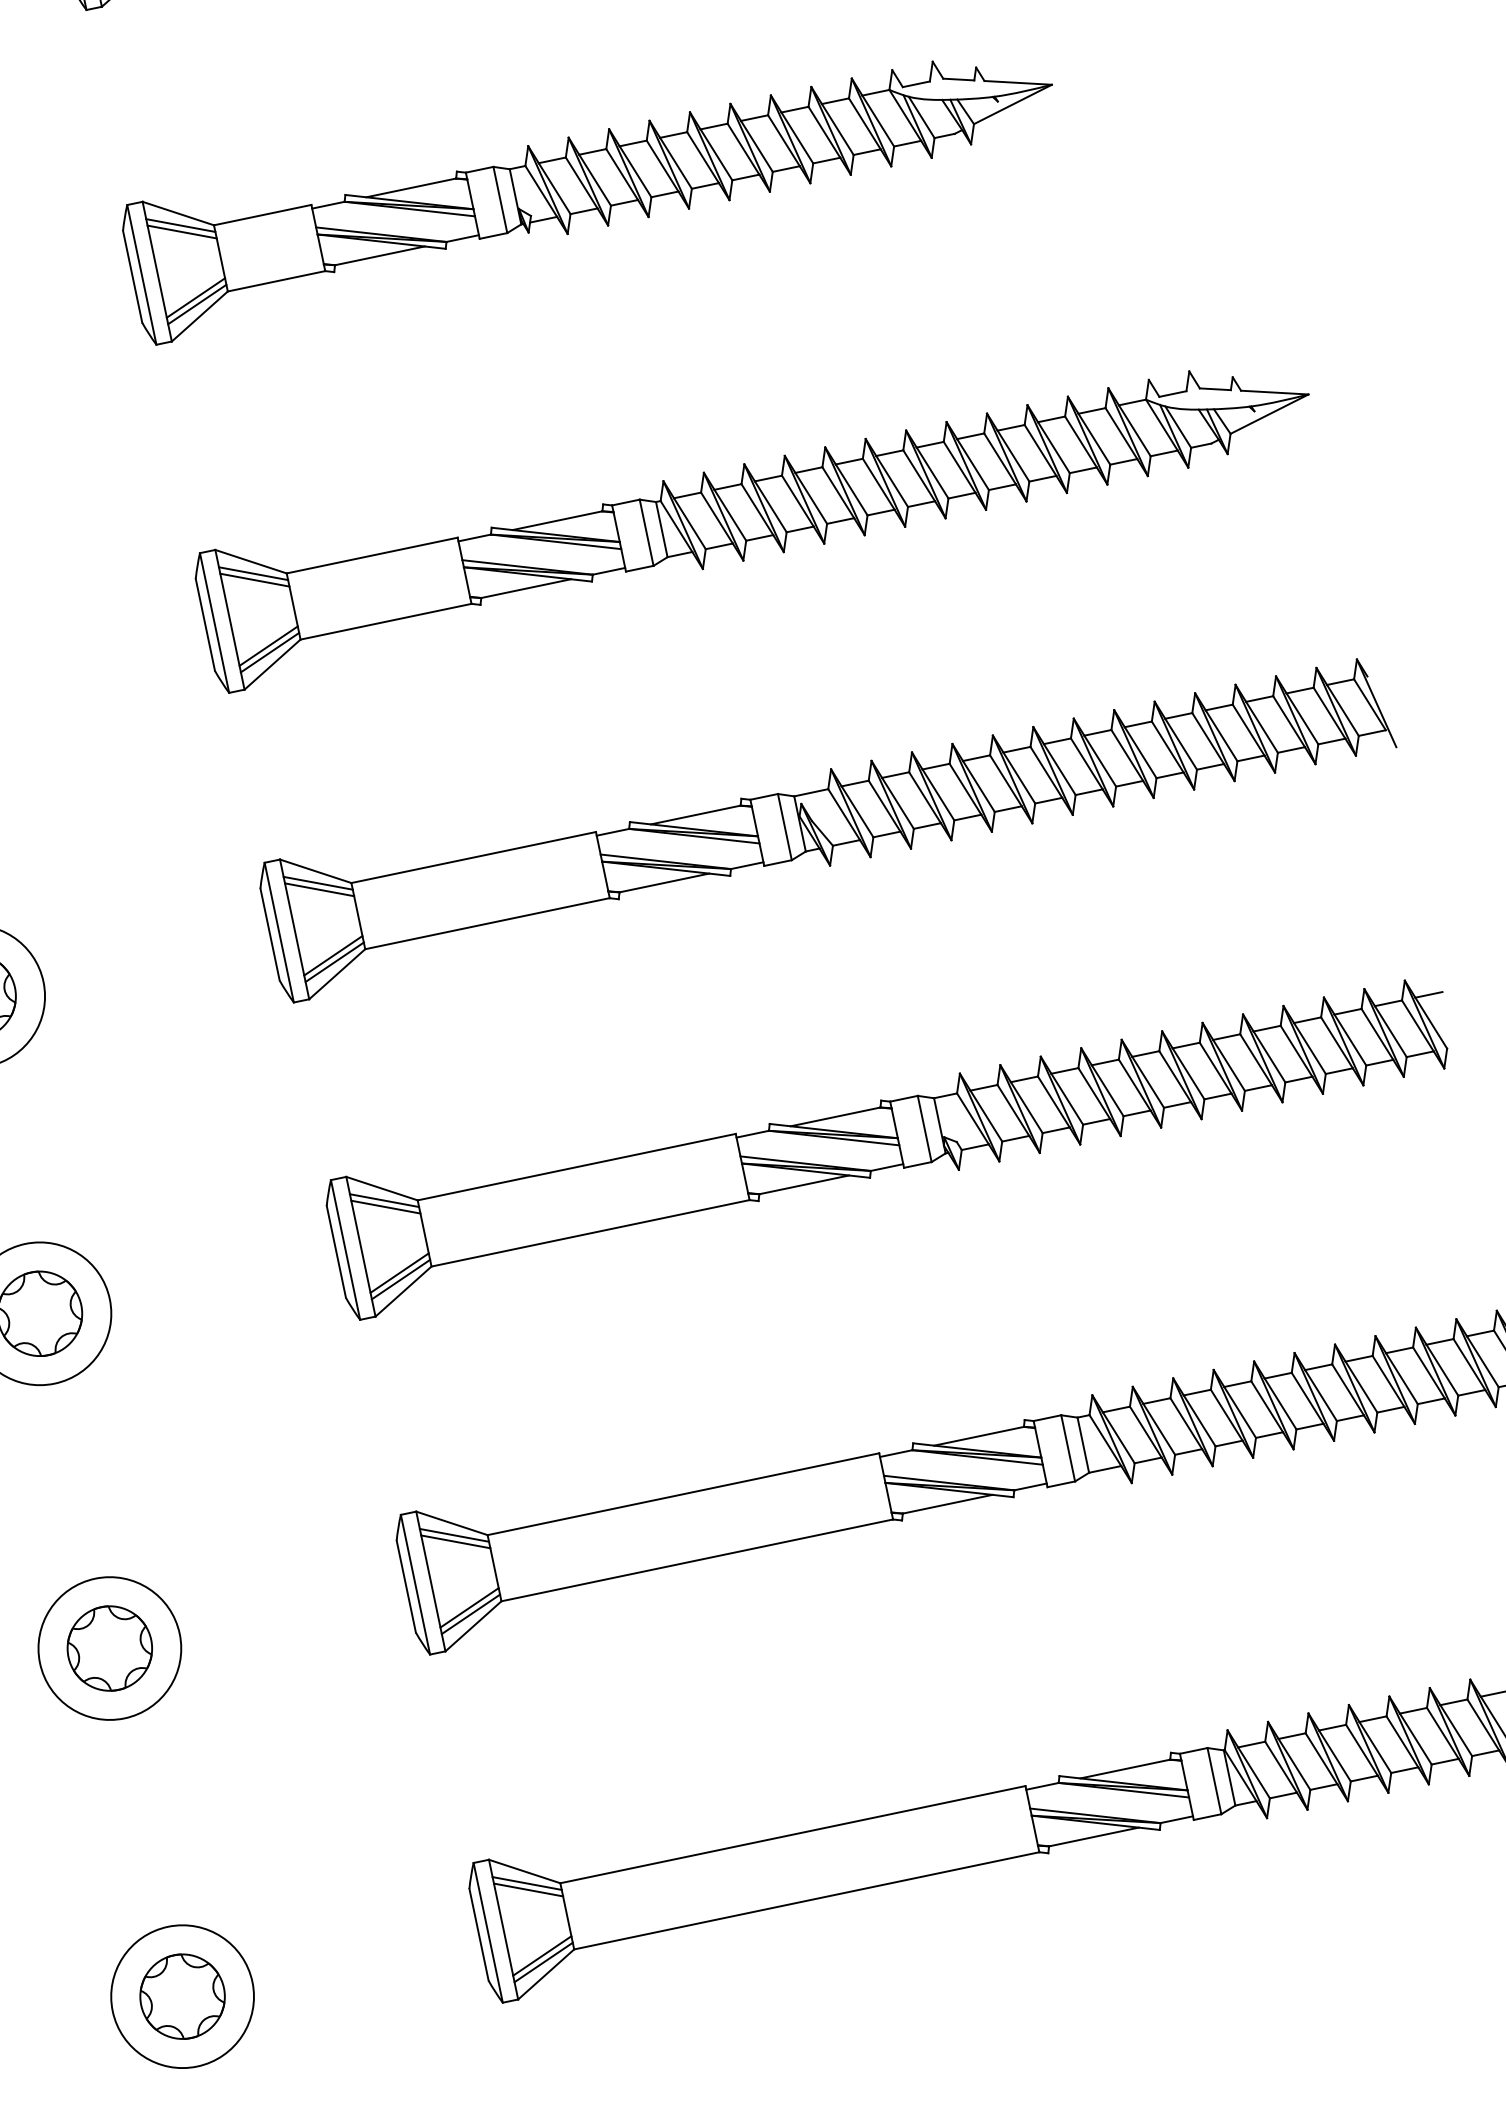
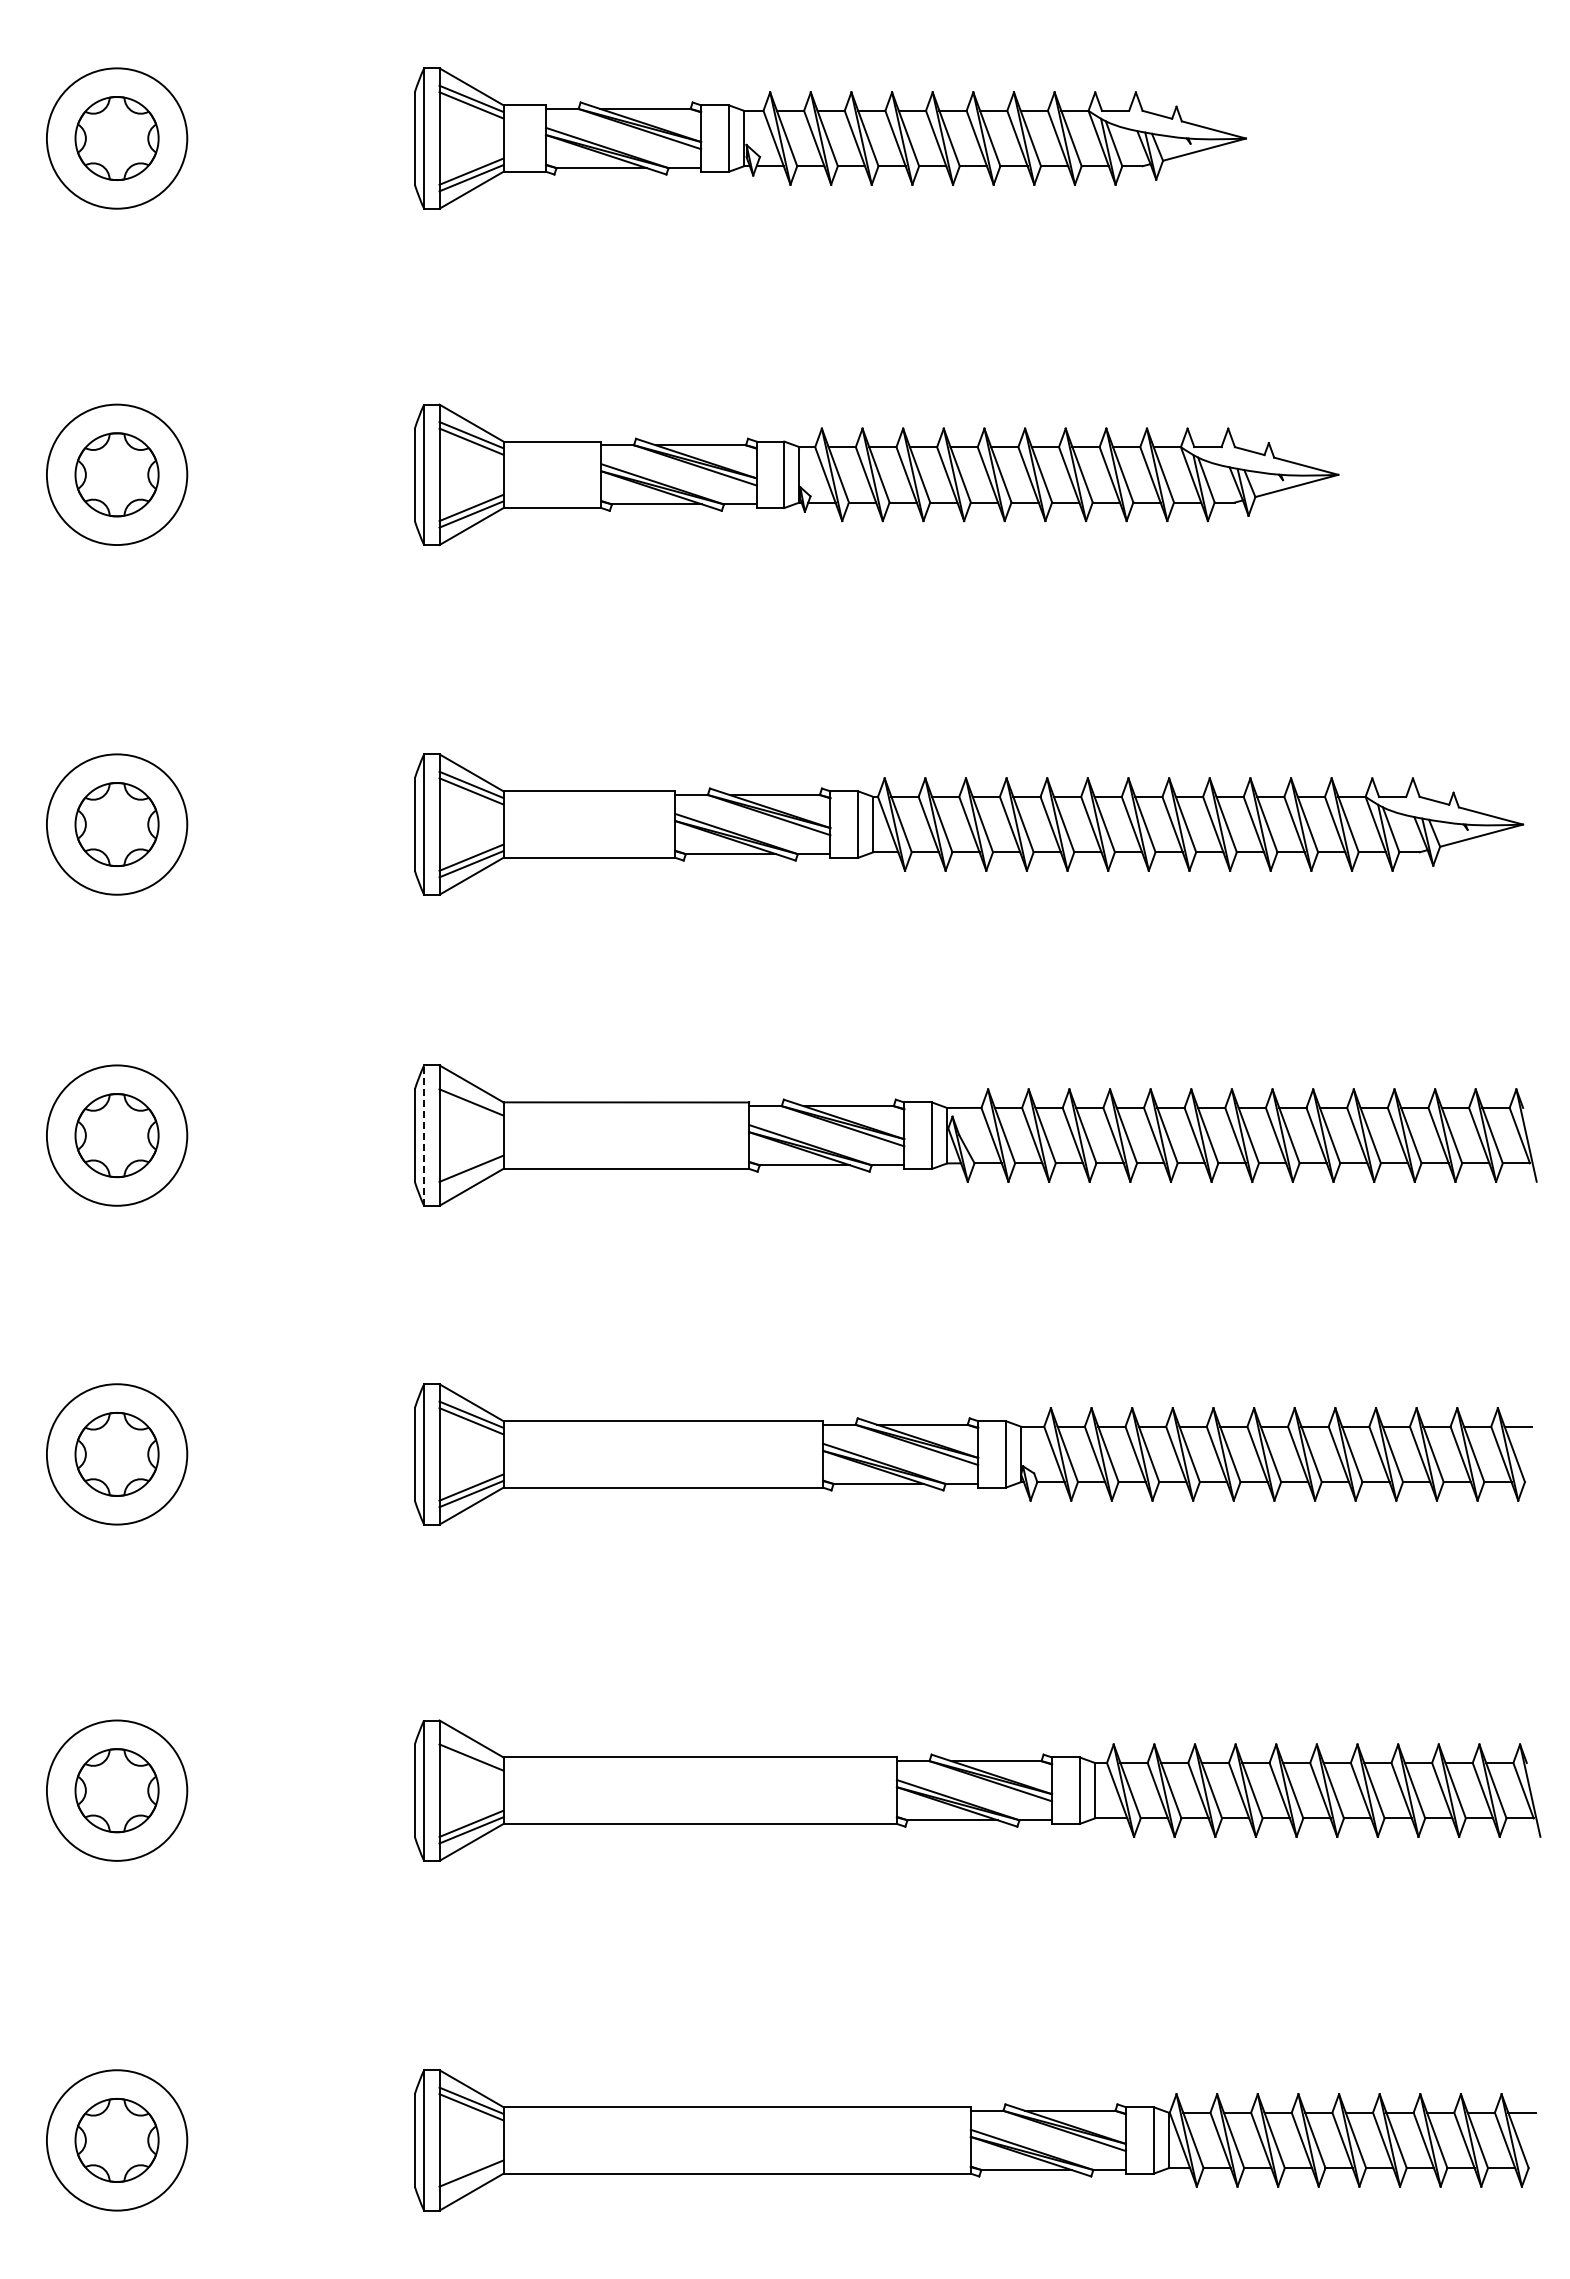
line: (318, 882) -> (471, 1095), removed
line: (279, 932) -> (424, 1135), solid -> dashed
line: (334, 962) -> (471, 1175), removed
line: (454, 1534) -> (471, 1750), removed
line: (543, 1961) -> (471, 2179), removed

